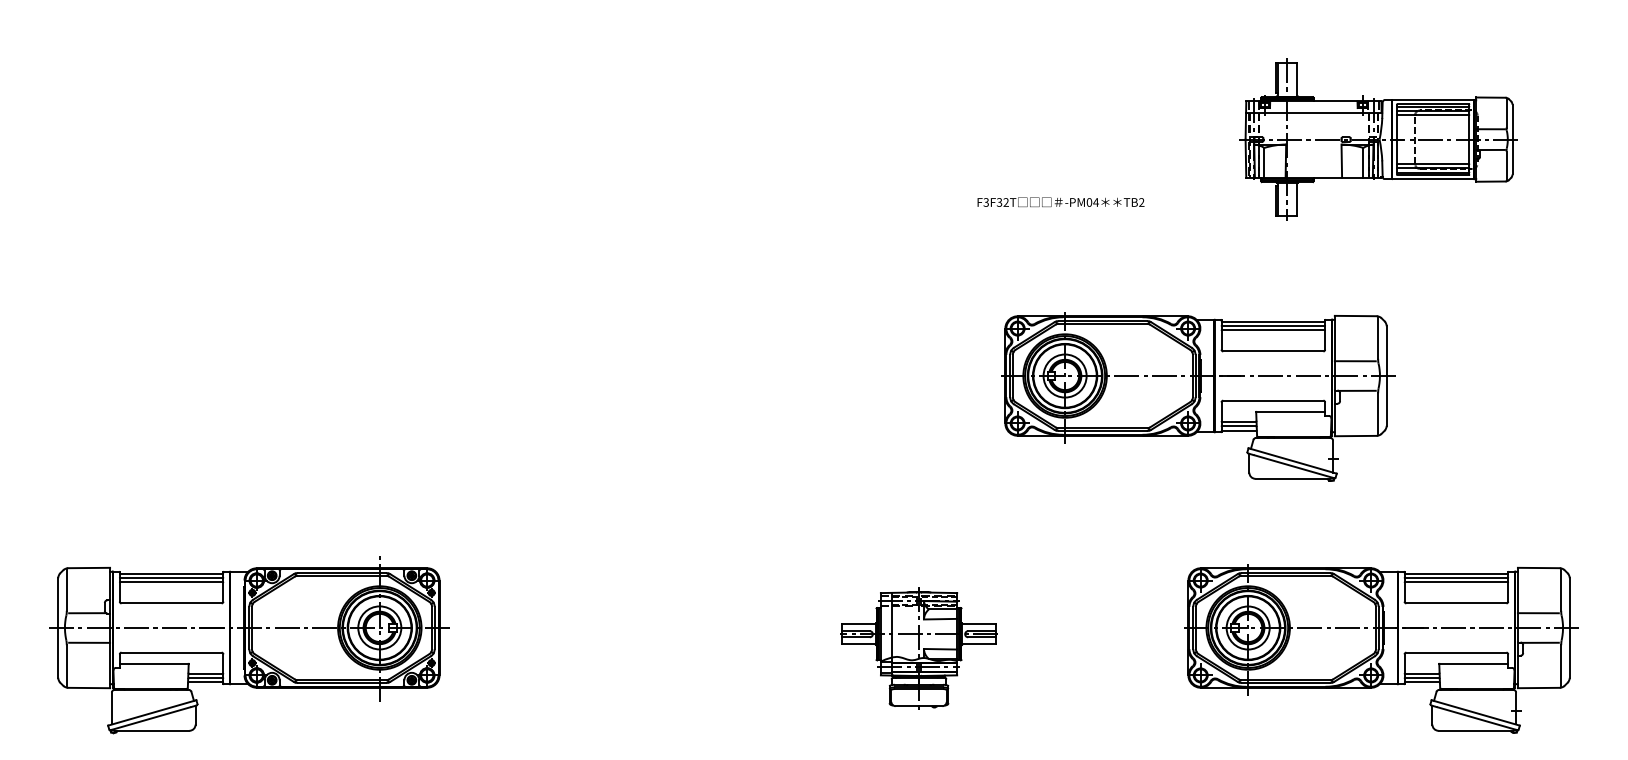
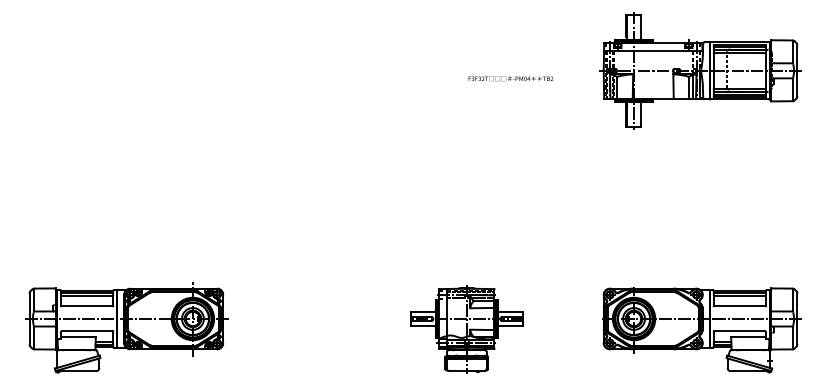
part: (1378, 138) -> (700, 70), size x1.43
text: (1060, 201) -> (510, 78), moved
part: (1197, 398) -> (608, 202), removed
part: (918, 648) -> (466, 329), size x1.43

